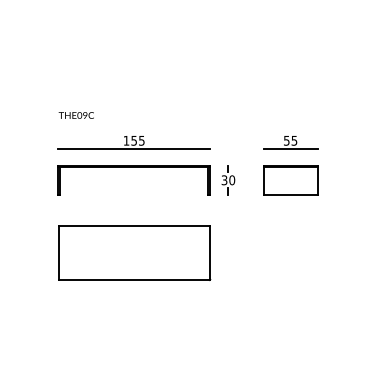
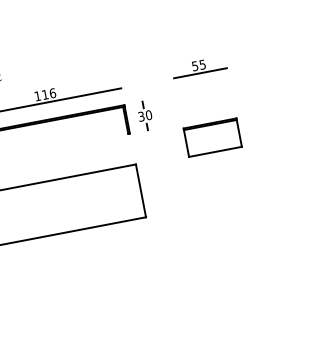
text: (137, 140) -> (48, 93), 155 -> 116
part: (290, 180) -> (212, 137), moved

